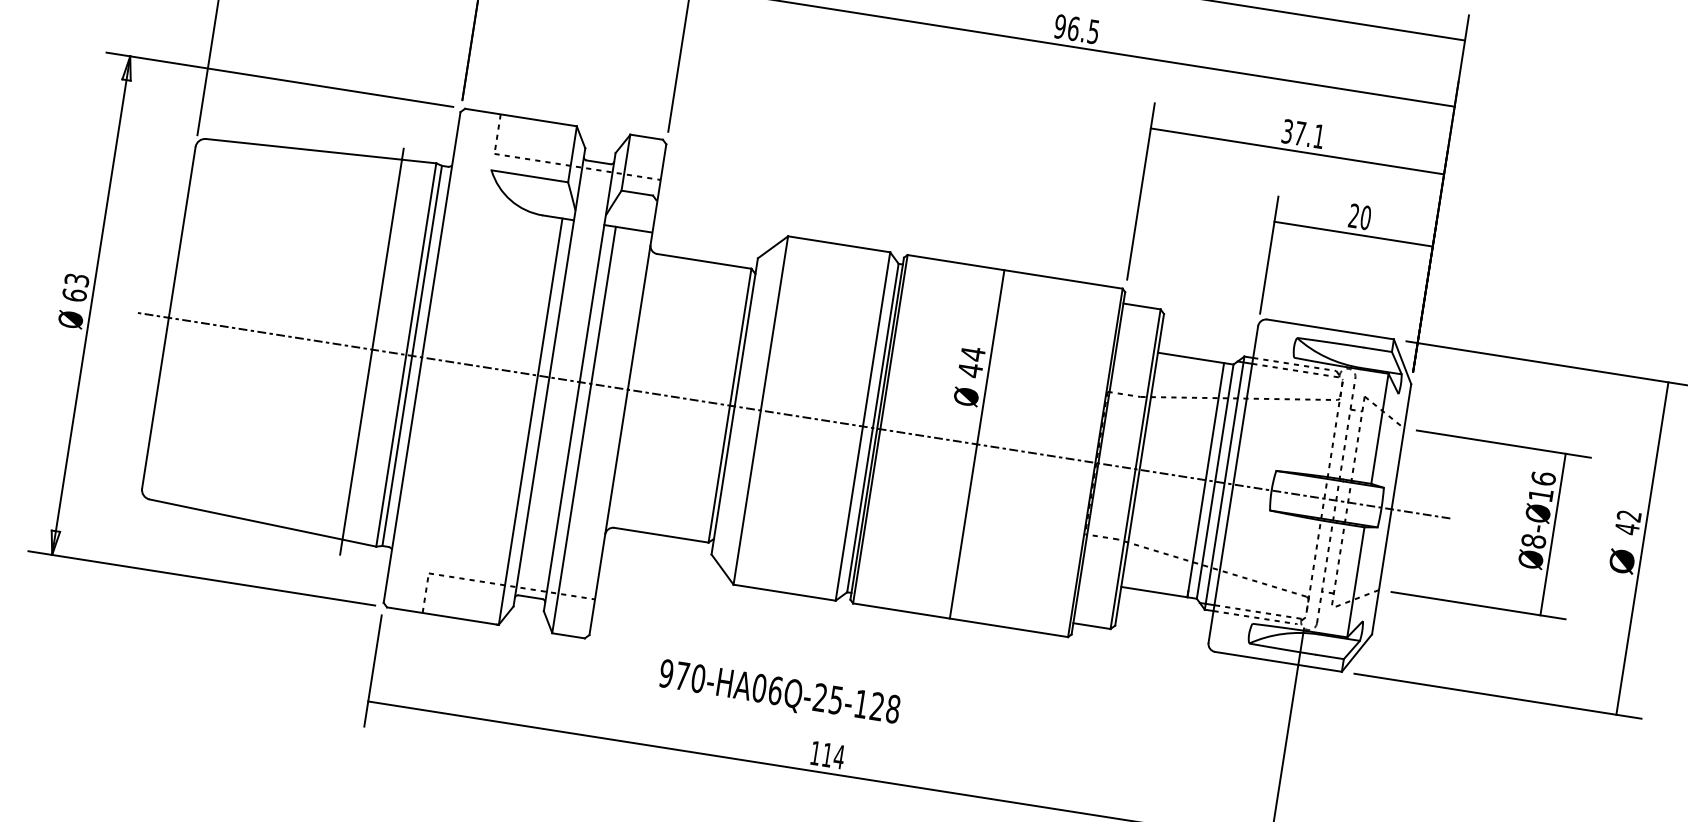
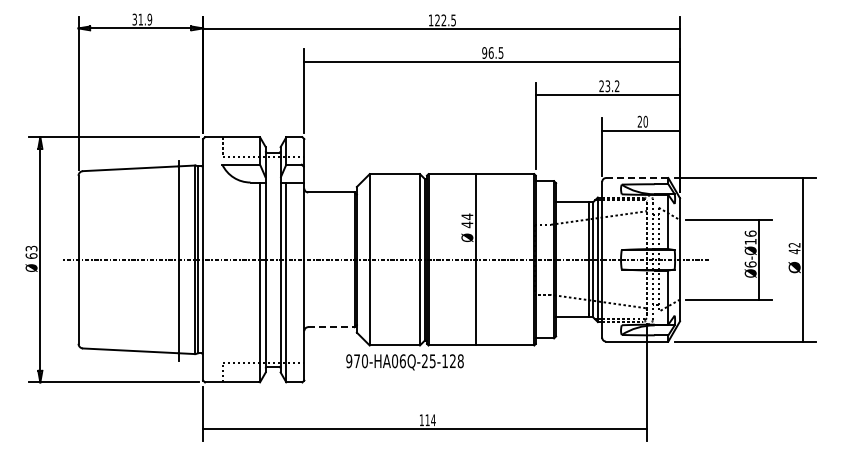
text: (1303, 134) -> (609, 86), 37.1 -> 23.2
line: (1328, 330) -> (636, 178), solid -> dashed
line: (661, 535) -> (331, 327), solid -> dashed
text: (1533, 541) -> (750, 264), Ø8-Ø16 -> Ø6-Ø16
text: (778, 693) -> (404, 362), moved

